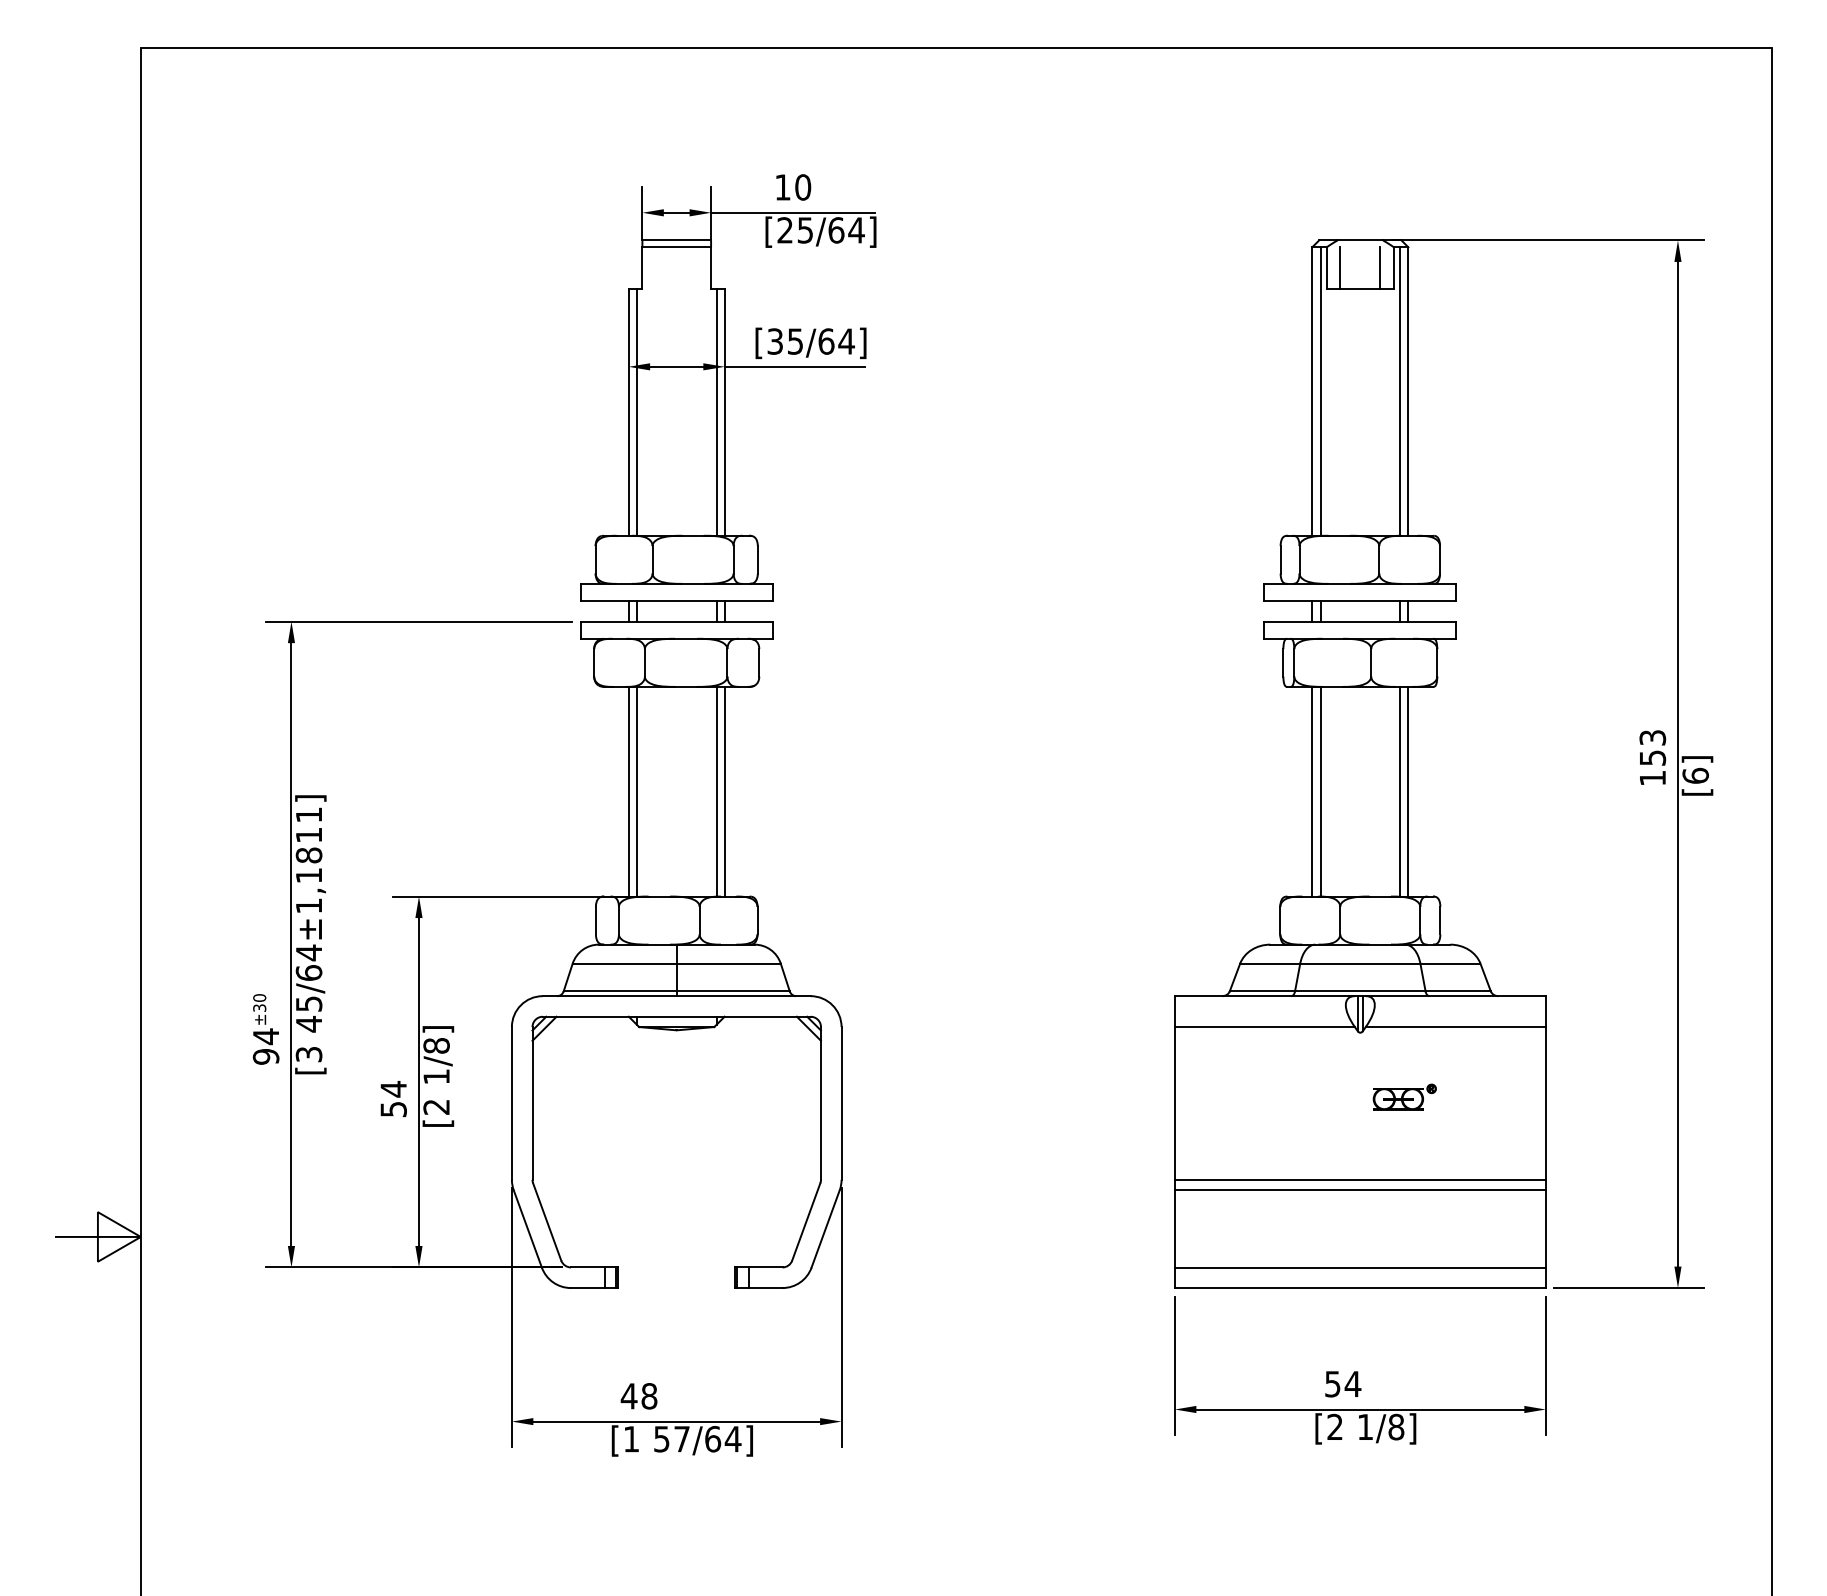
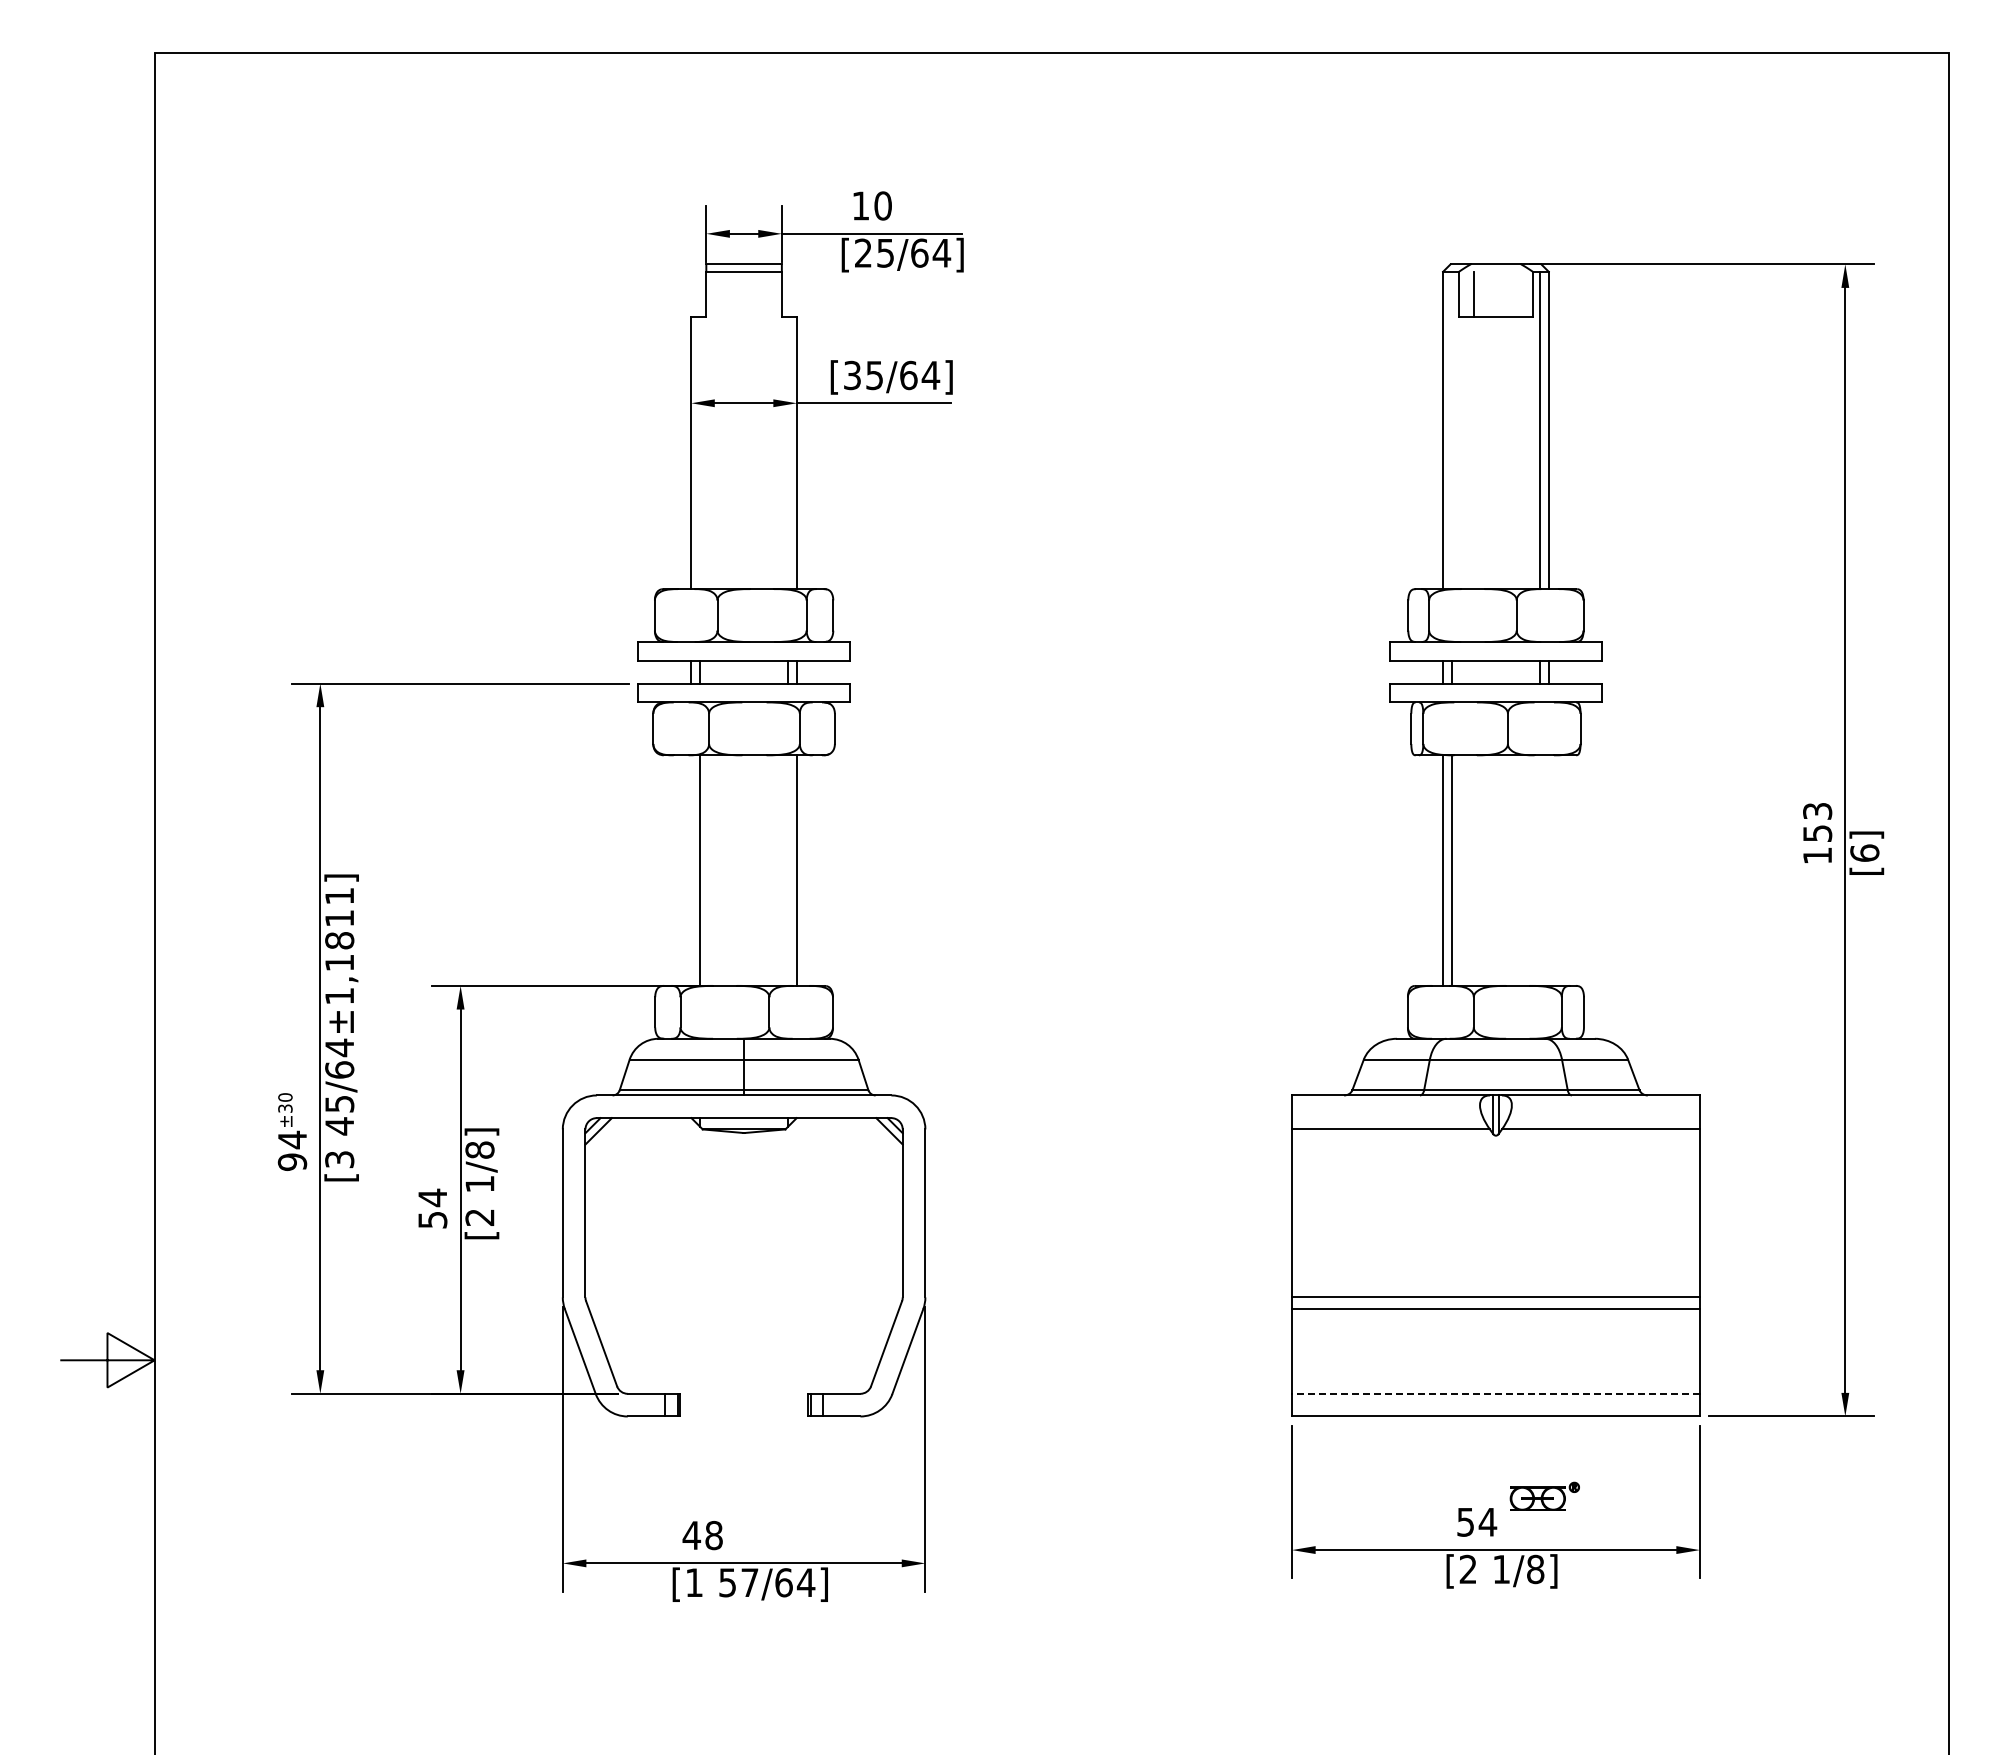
line: (1380, 267) -> (1518, 294), removed
line: (1320, 391) -> (1452, 430), removed
line: (637, 412) -> (700, 453), removed
line: (716, 412) -> (787, 453), removed
line: (628, 791) -> (691, 870), removed
line: (716, 791) -> (787, 870), removed
line: (1399, 791) -> (1539, 870), removed
line: (1408, 791) -> (1548, 870), removed
part: (1404, 1096) -> (1544, 1495), moved
line: (1359, 1268) -> (1495, 1394), solid -> dashed

